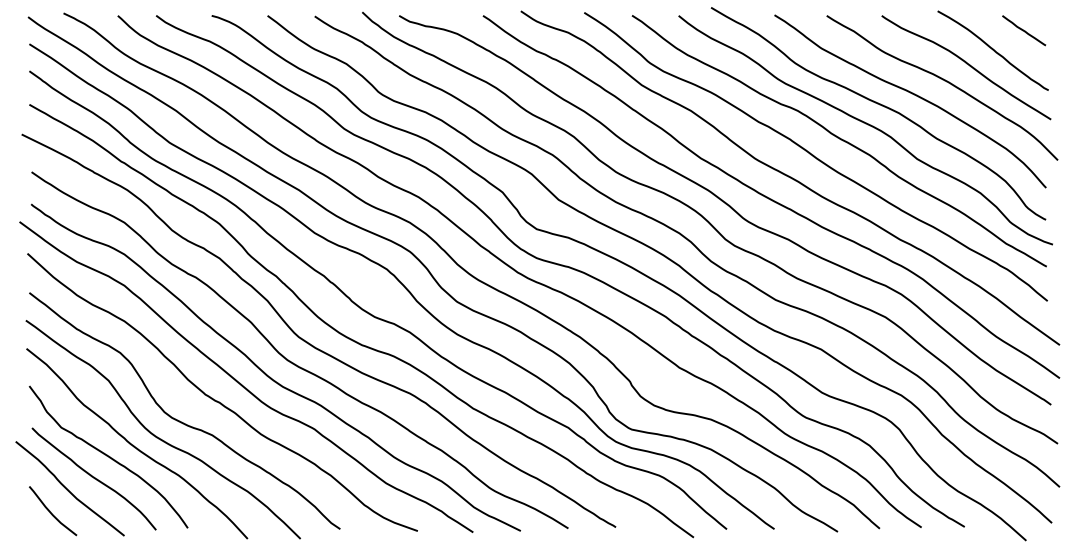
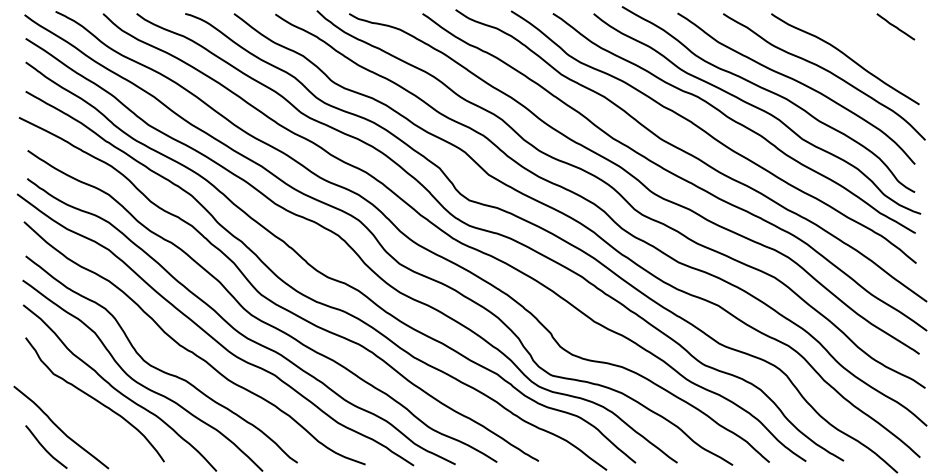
curve: (992, 50) -> (868, 44), removed
curve: (94, 478) -> (82, 418), removed

